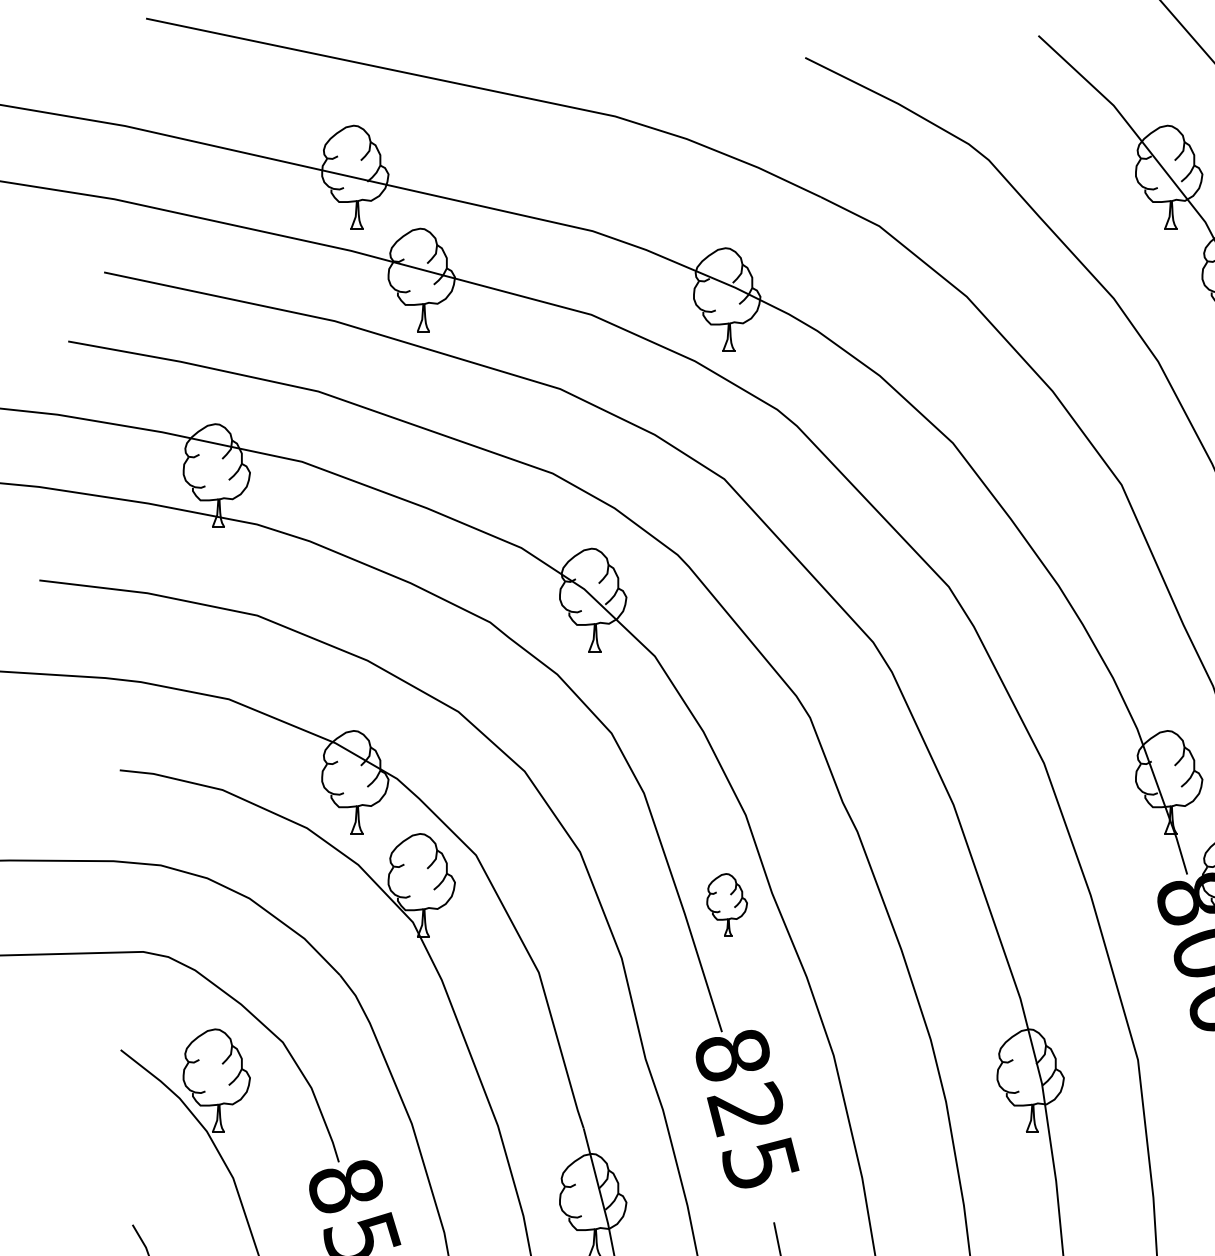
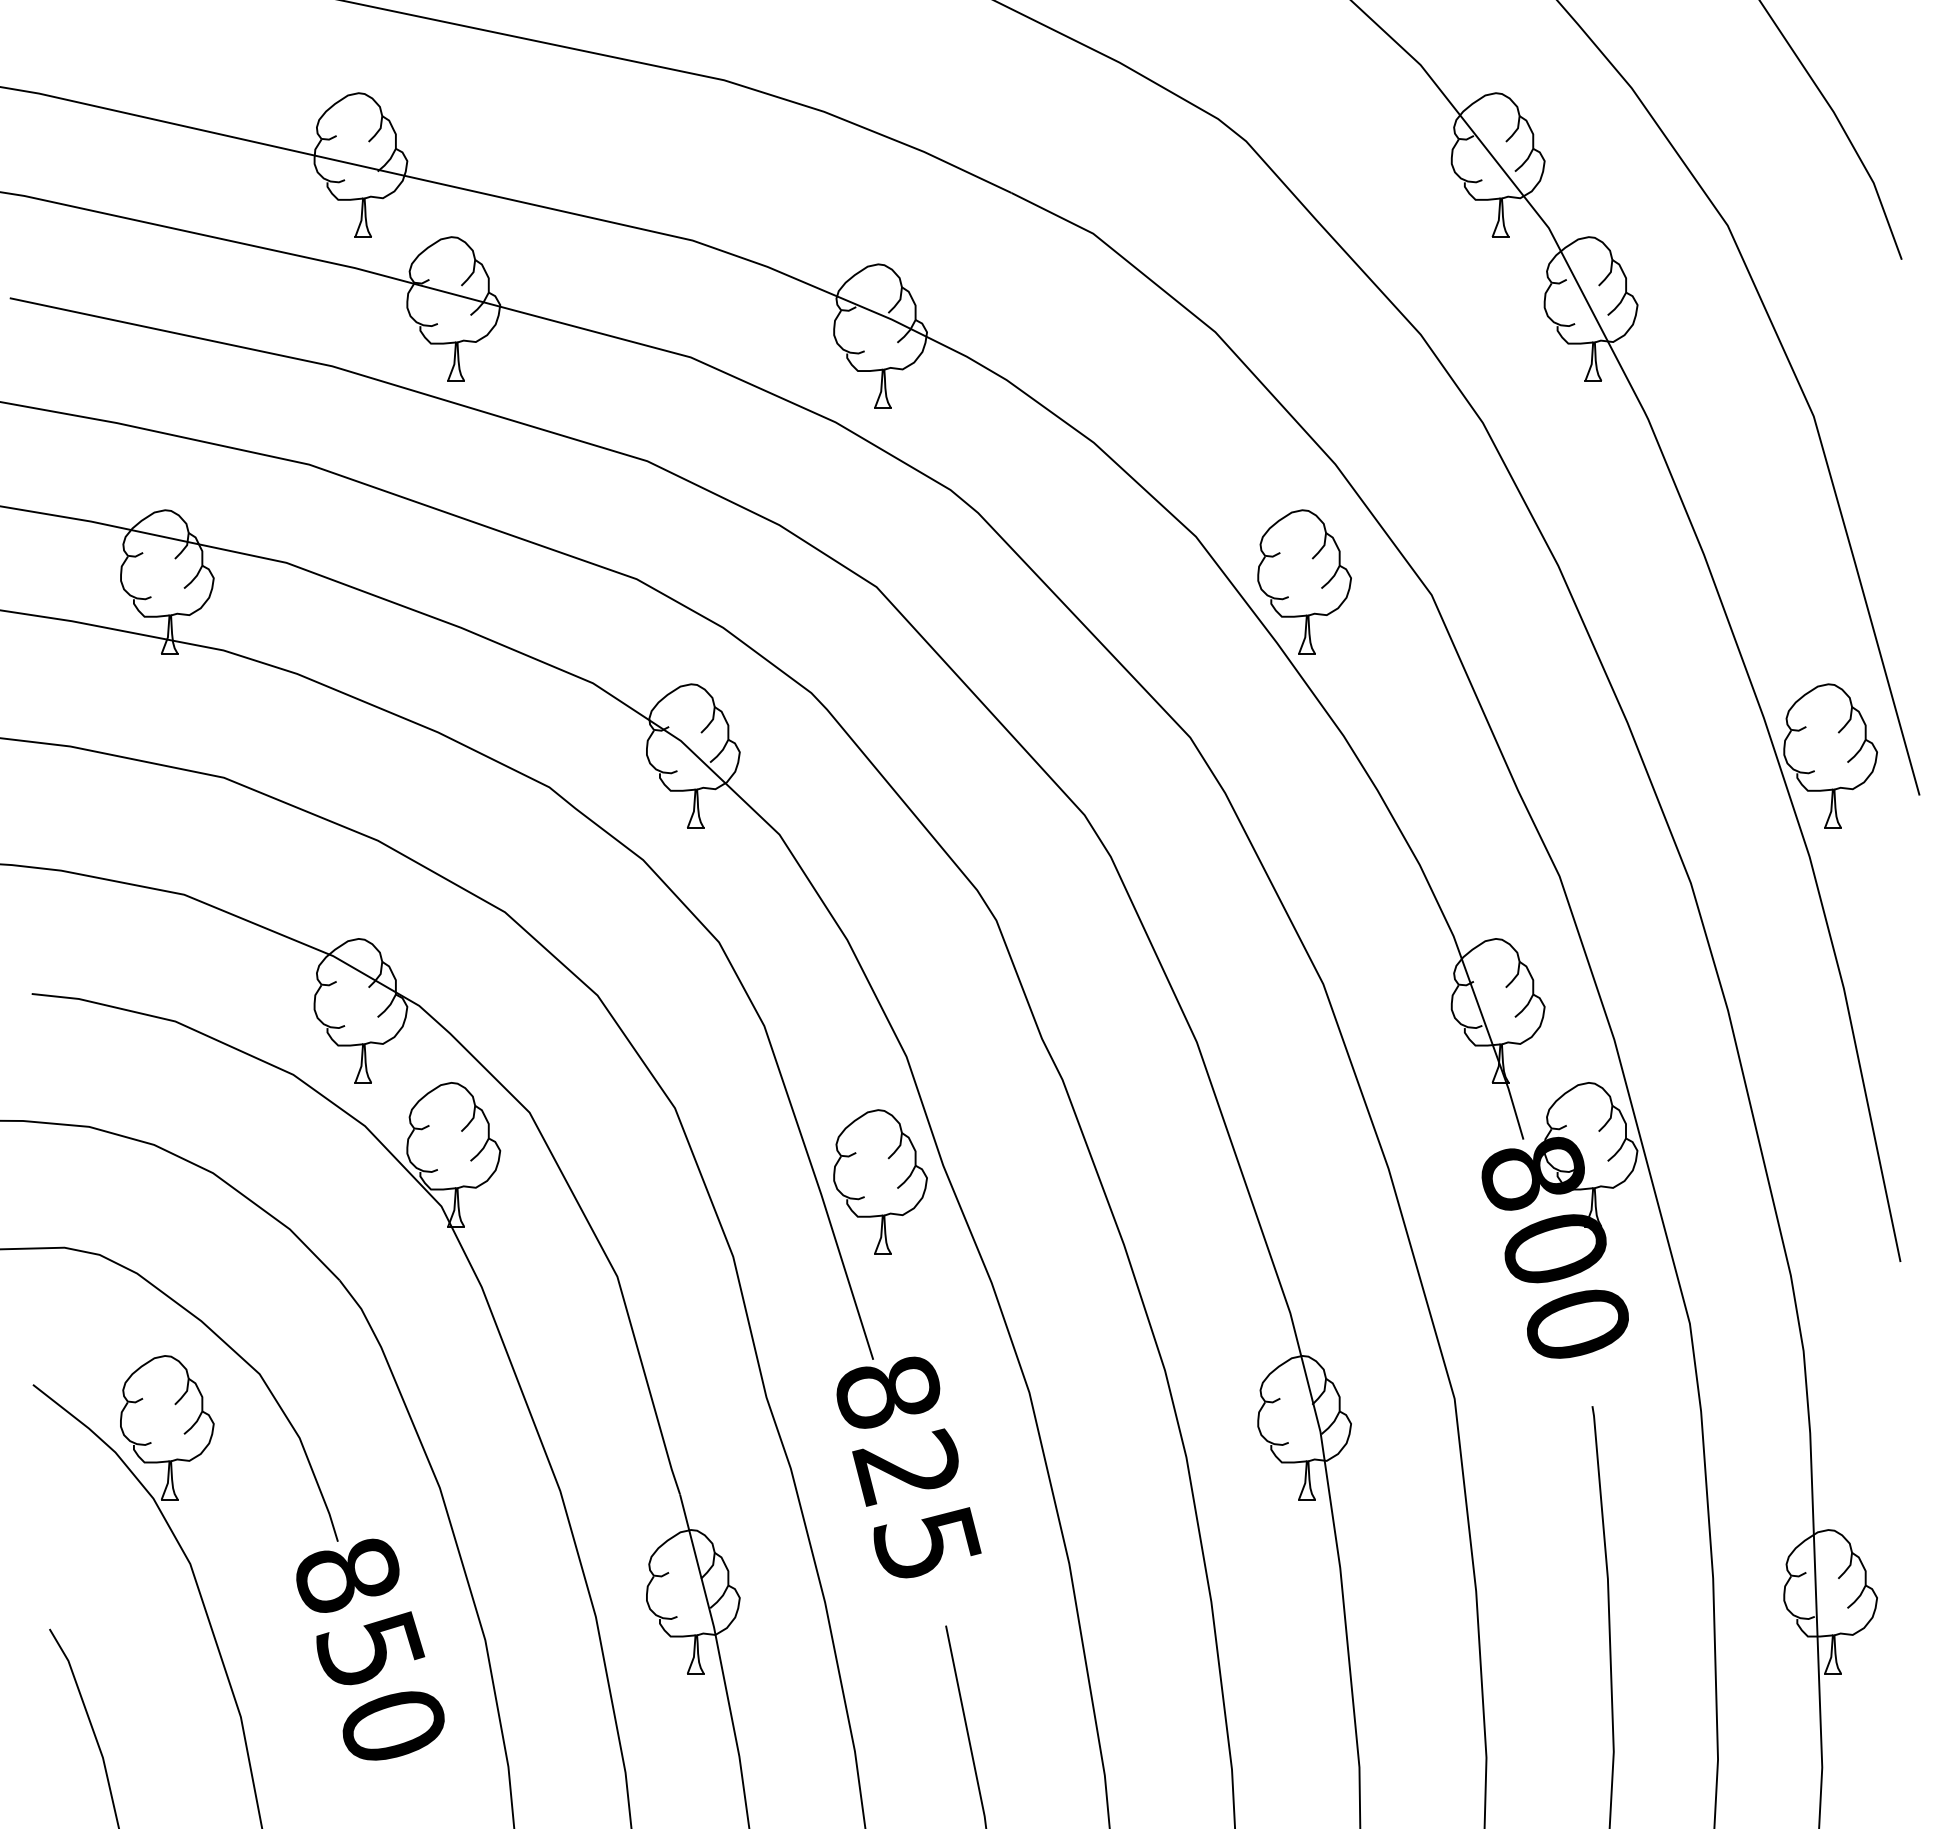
part: (1030, 475) -> (1304, 581), added
part: (727, 904) -> (880, 1181), size x1.67

